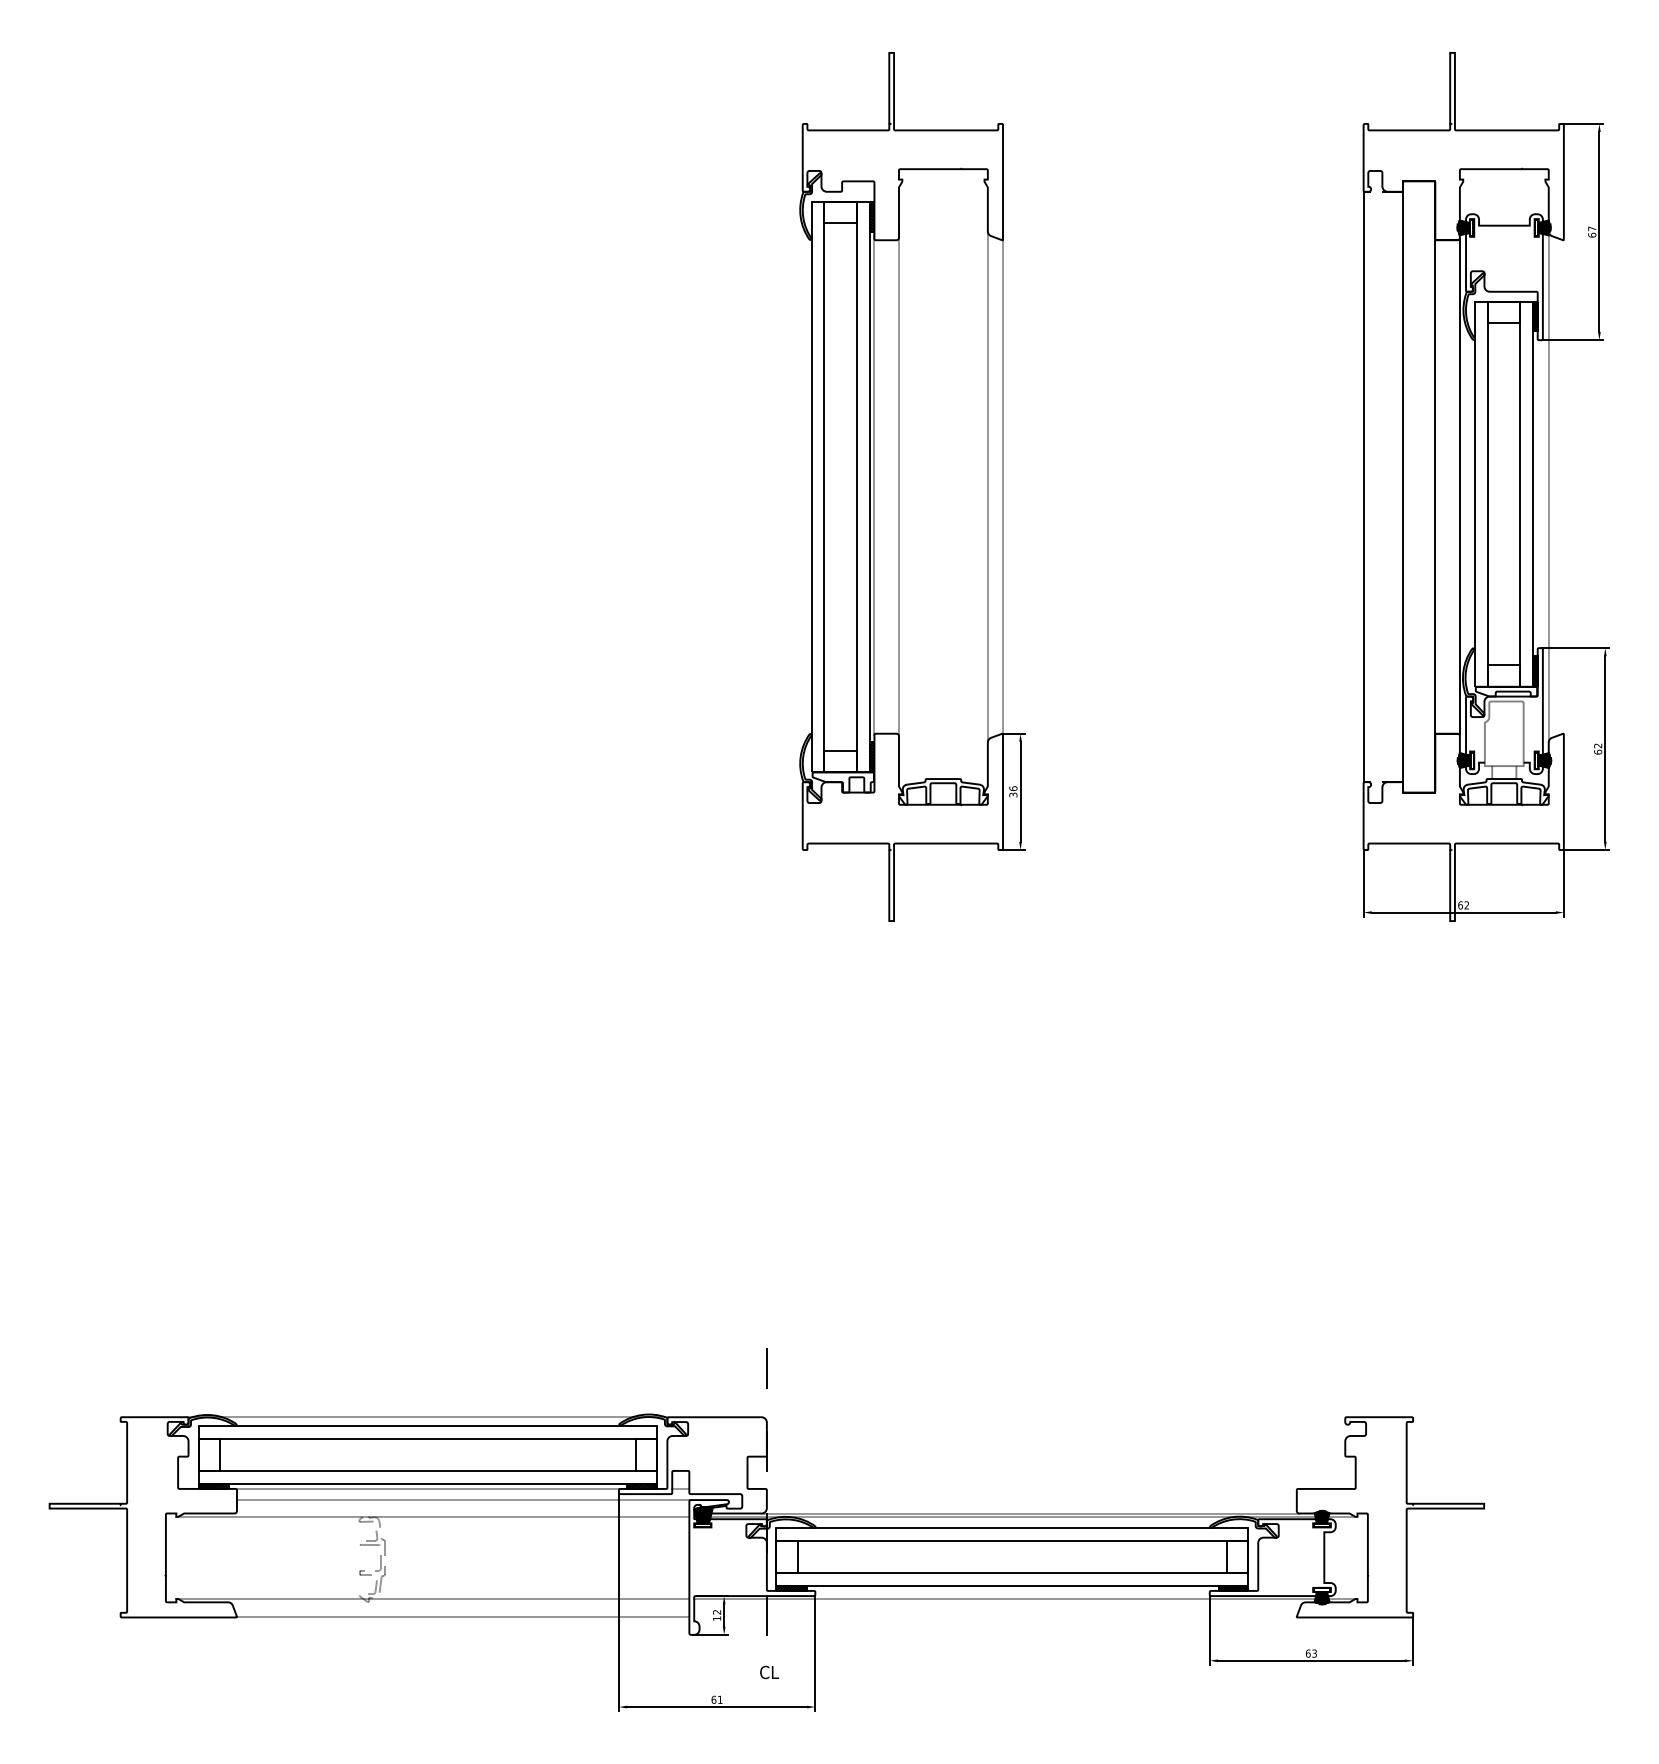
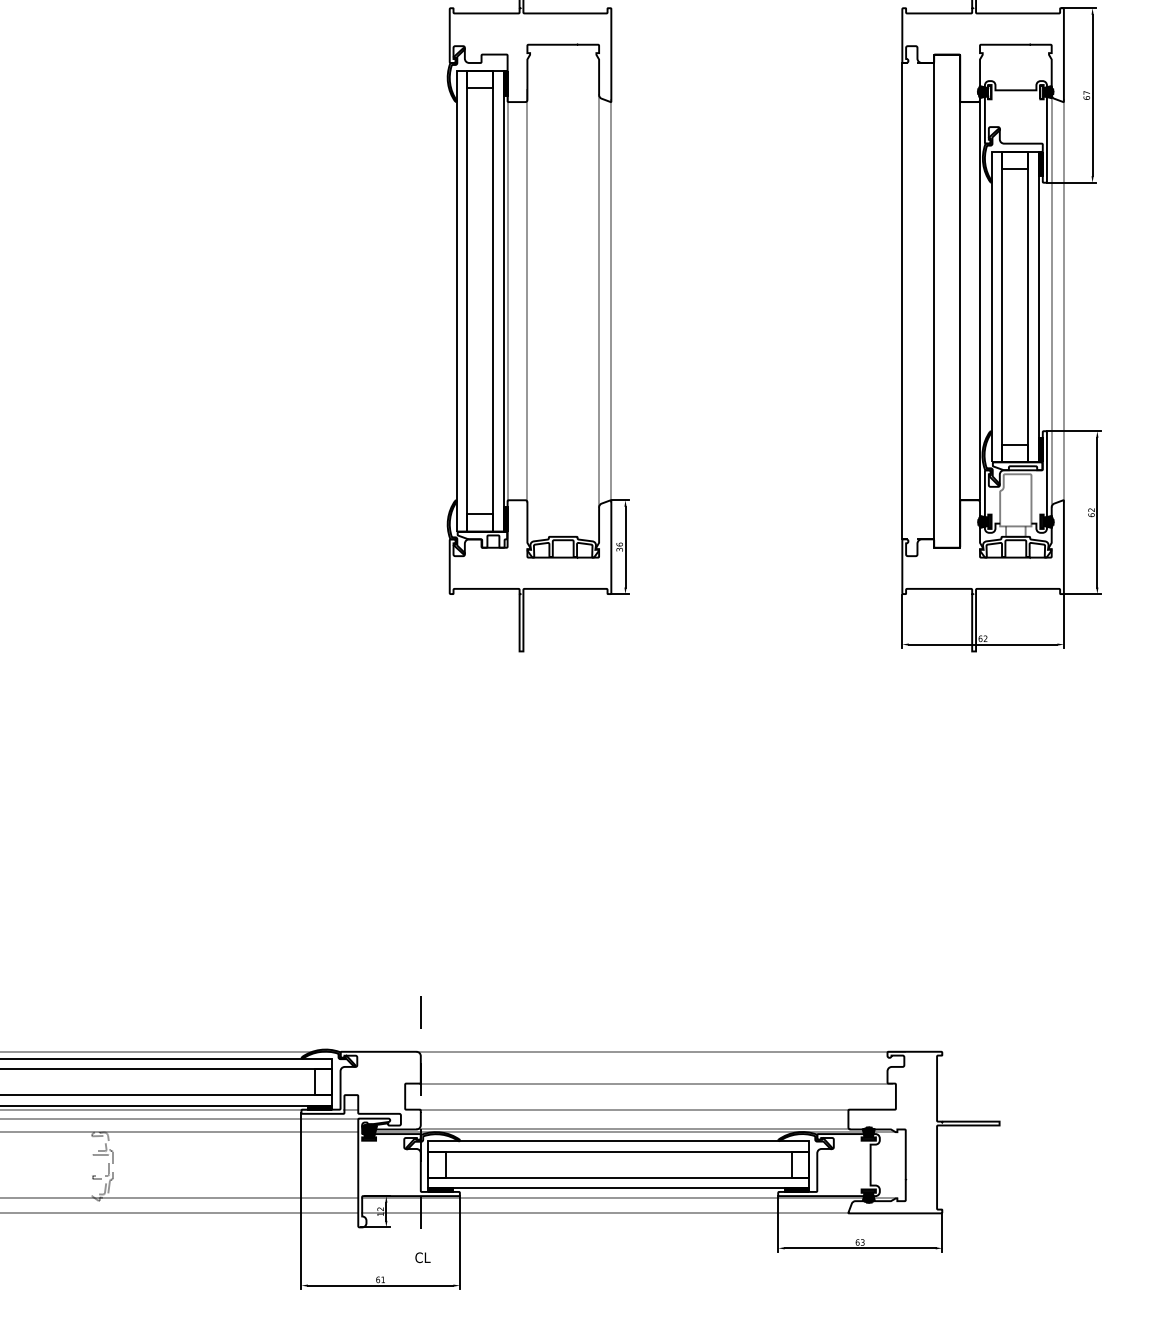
line: (1563, 486) -> (1063, 300), added
line: (1064, 1417) -> (660, 1052), added
line: (1057, 1456) -> (655, 1083), added
line: (1031, 1488) -> (634, 1109), added
line: (995, 1617) -> (605, 1213), added

